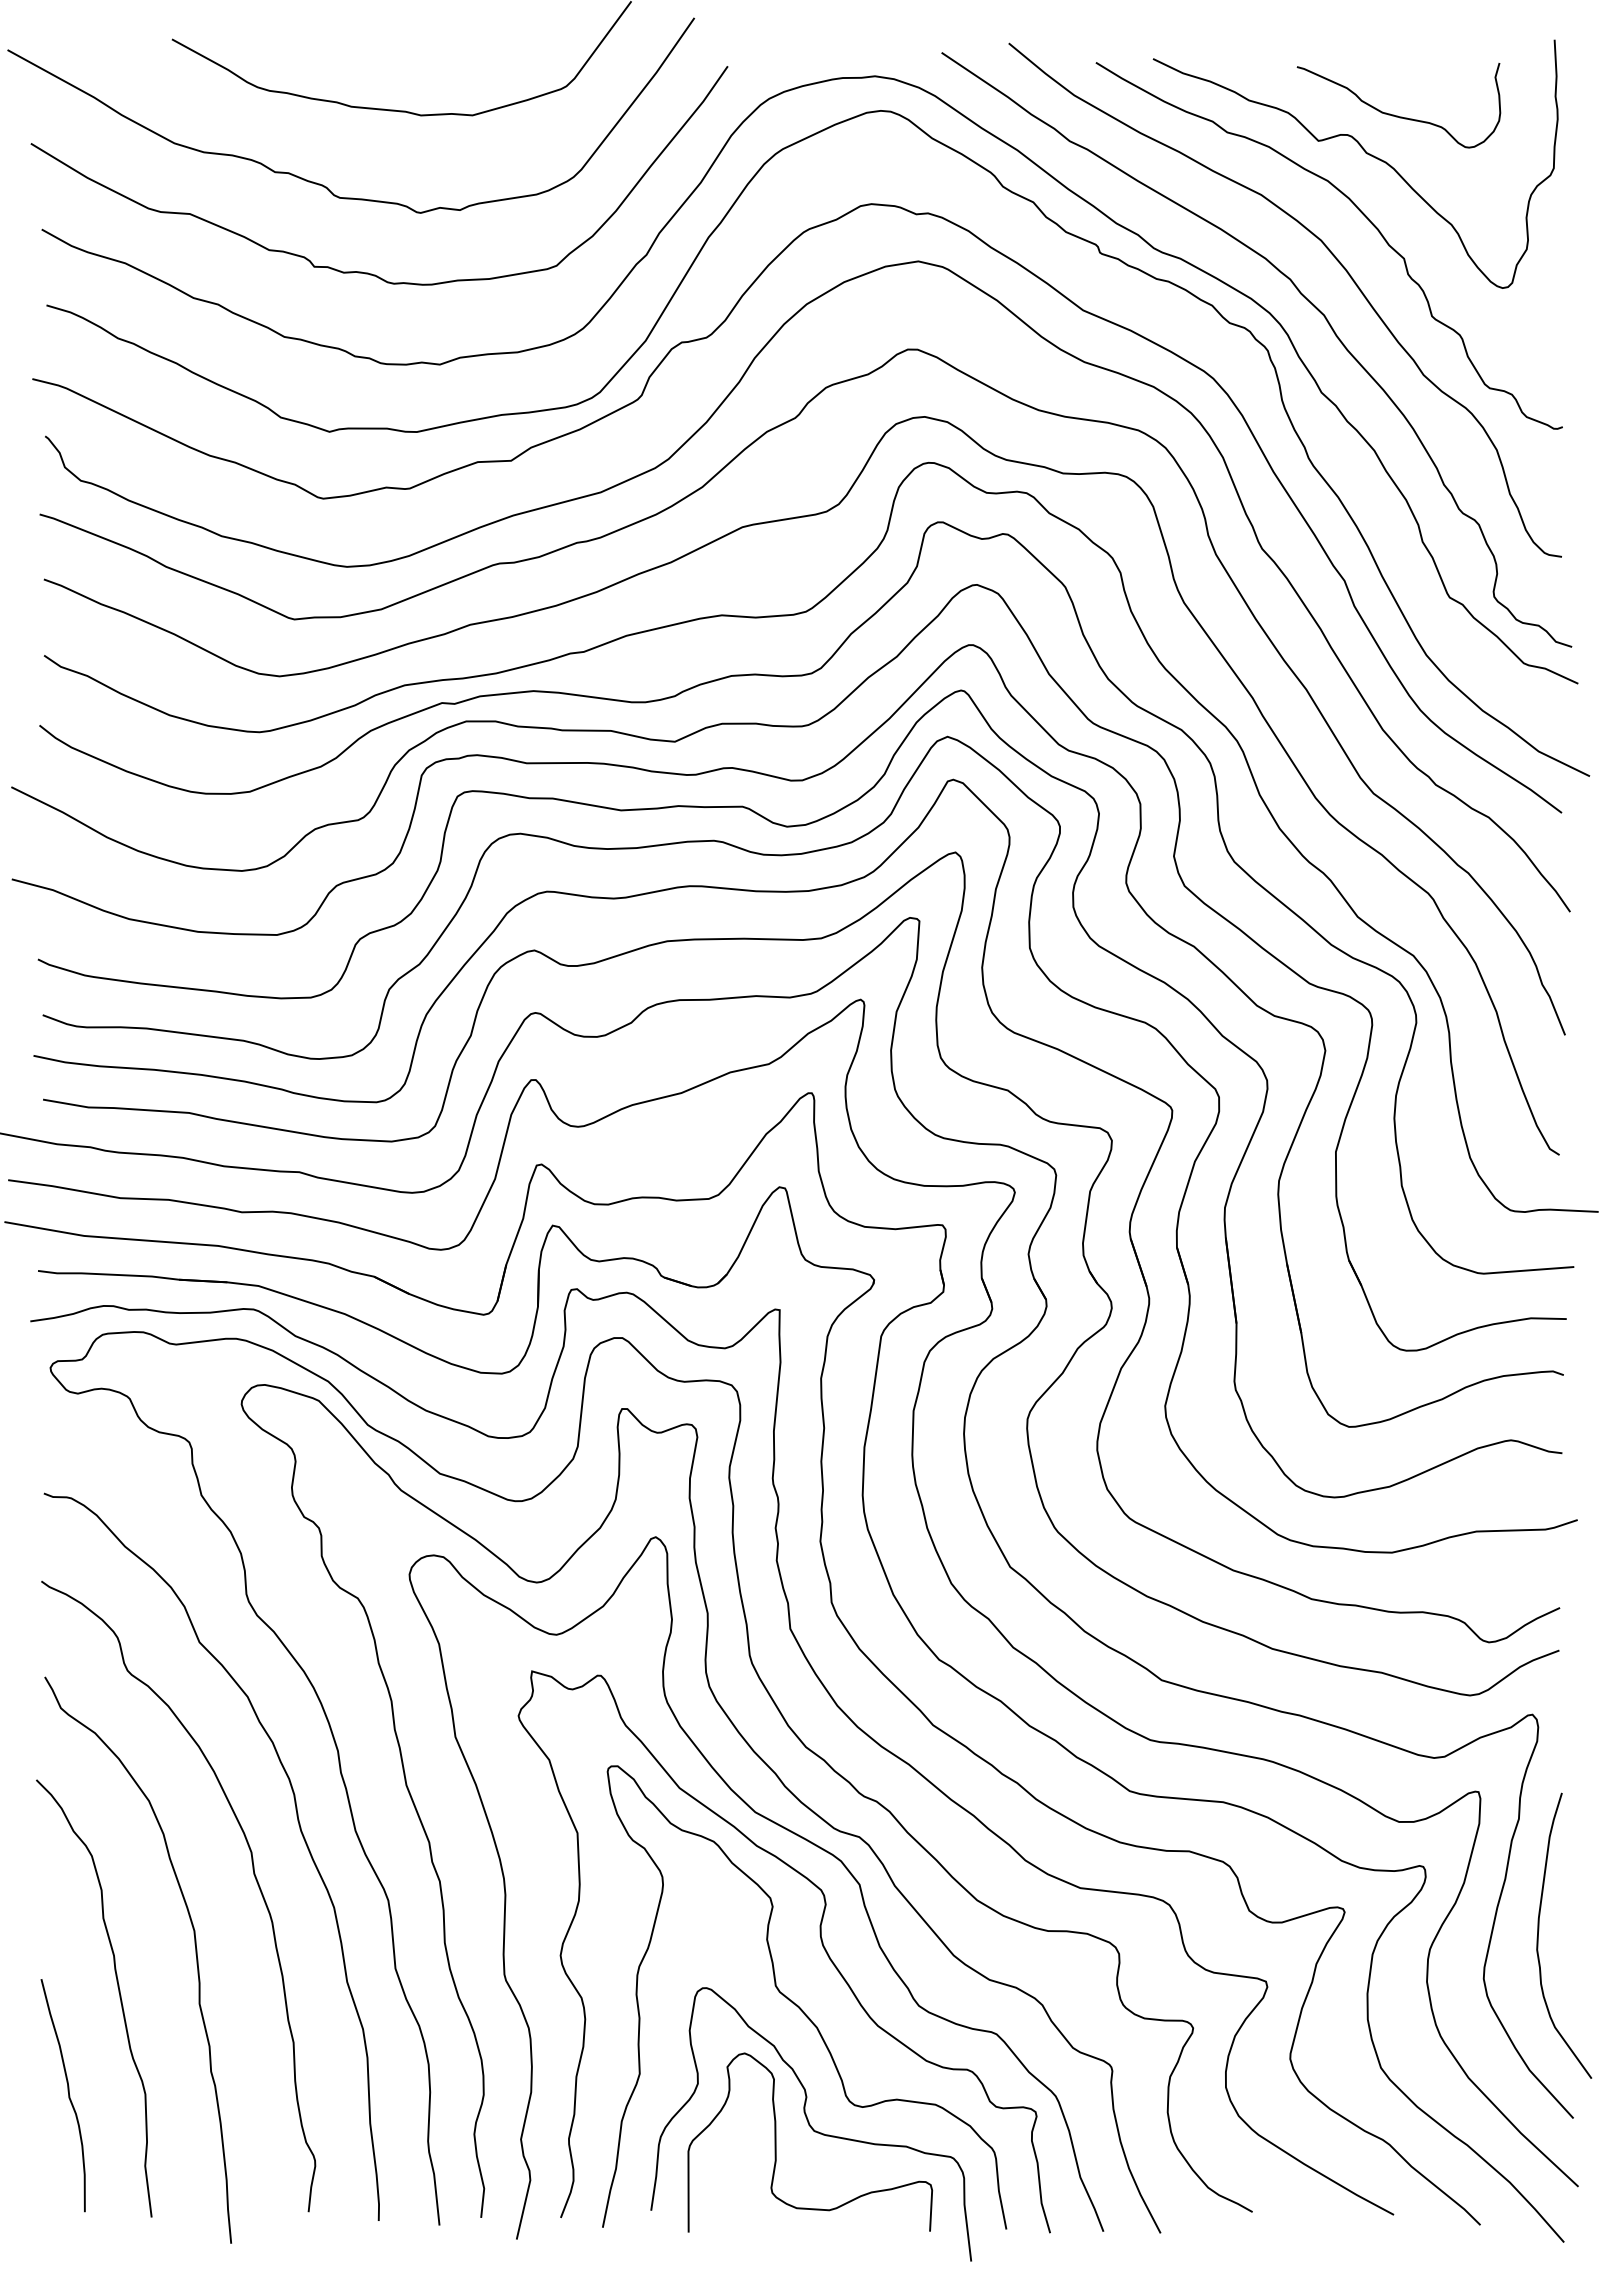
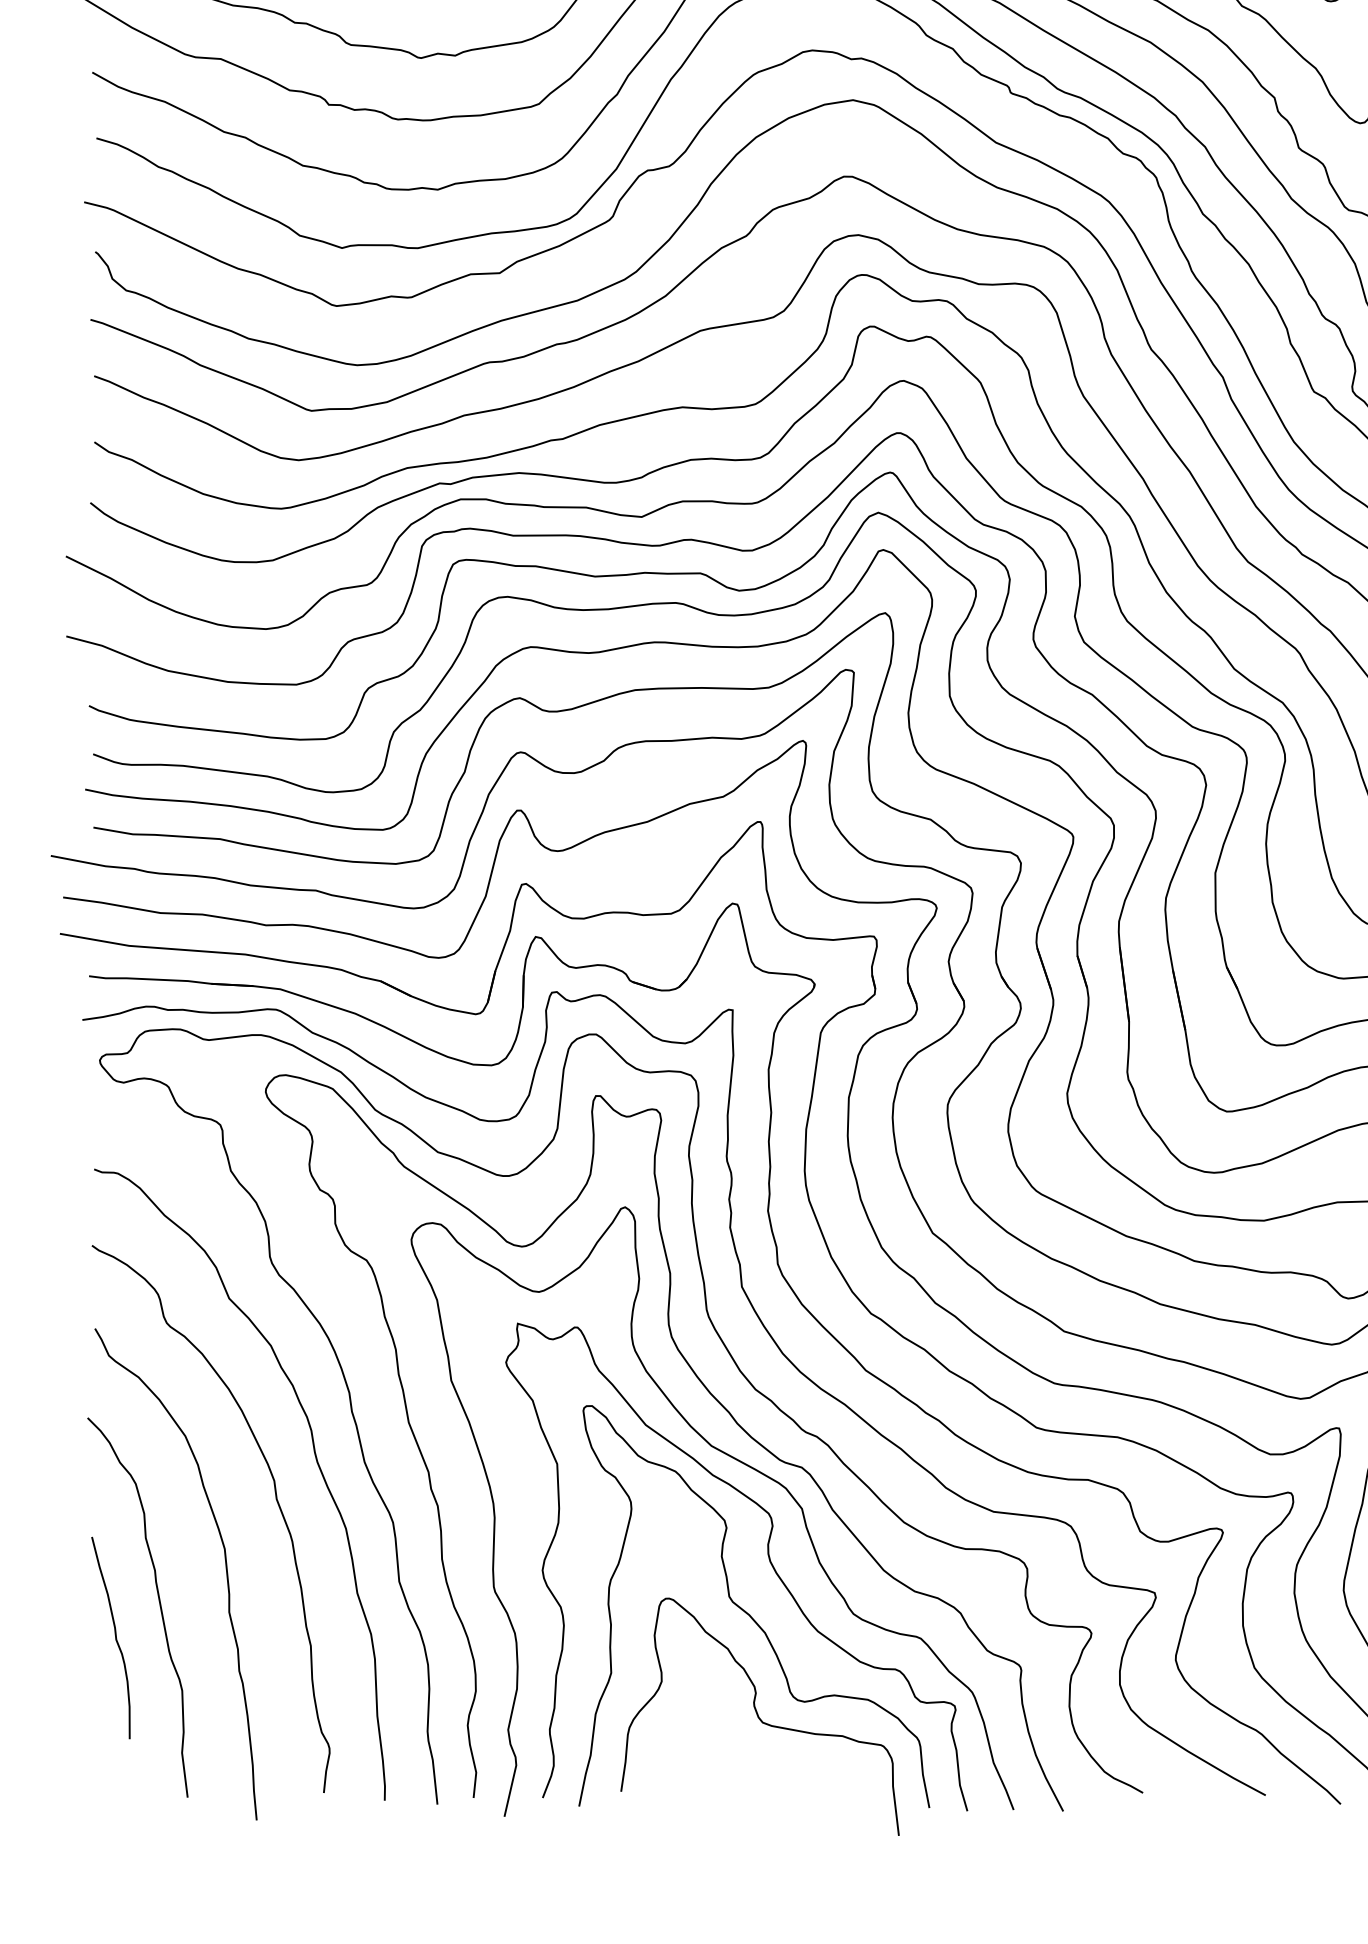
curve: (68, 2095) -> (115, 1637), moved
curve: (776, 2142) -> (729, 1732), removed

